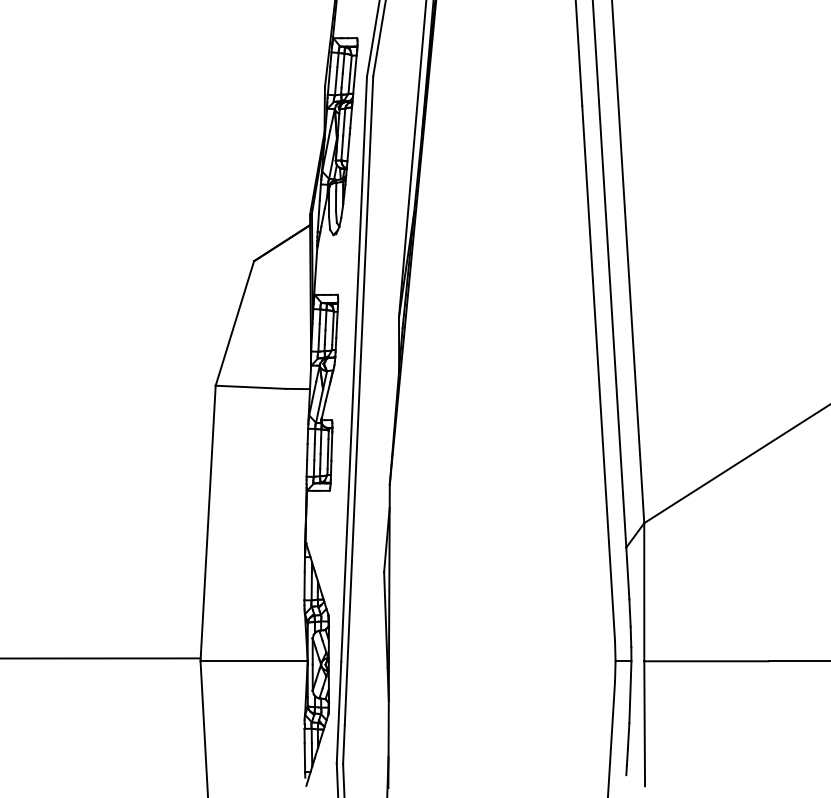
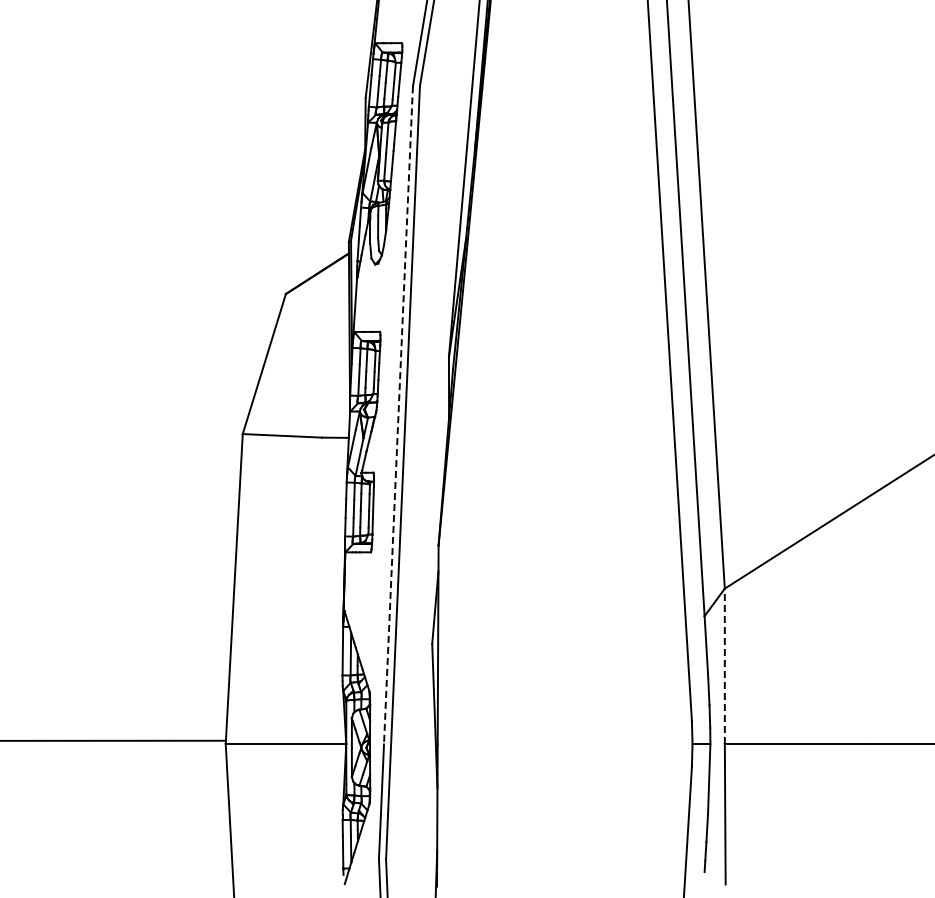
line: (354, 369) -> (398, 415), solid -> dashed
line: (643, 592) -> (724, 666), solid -> dashed

